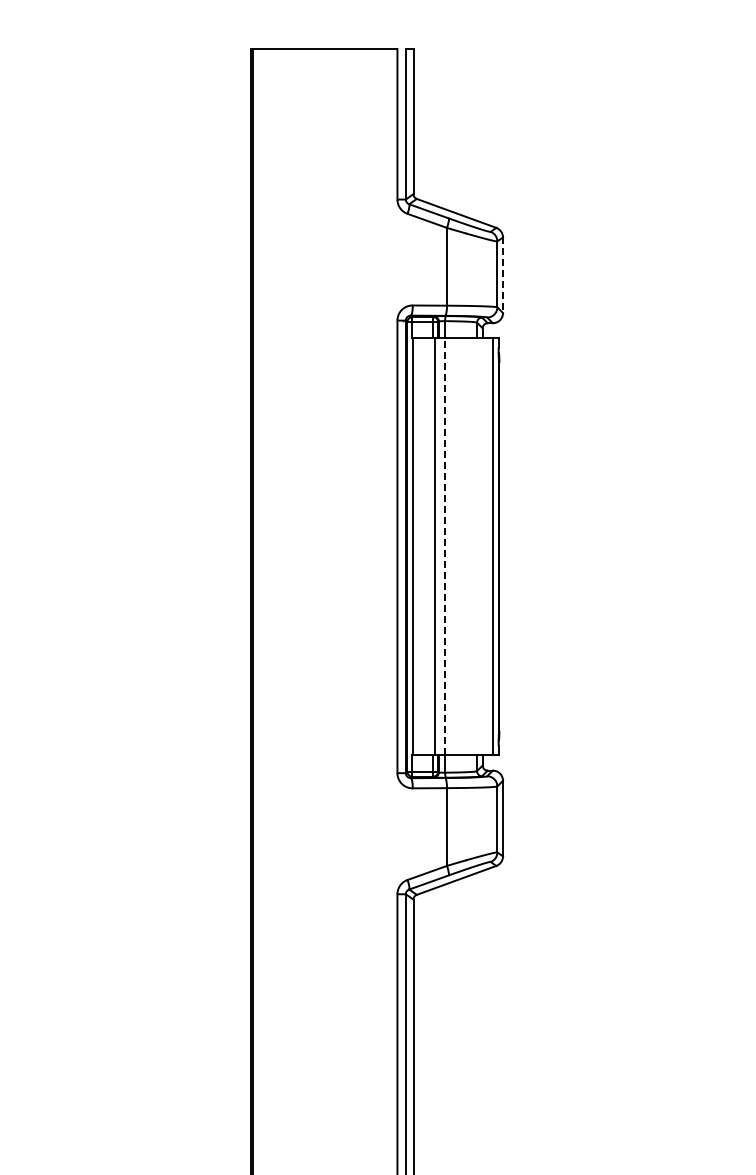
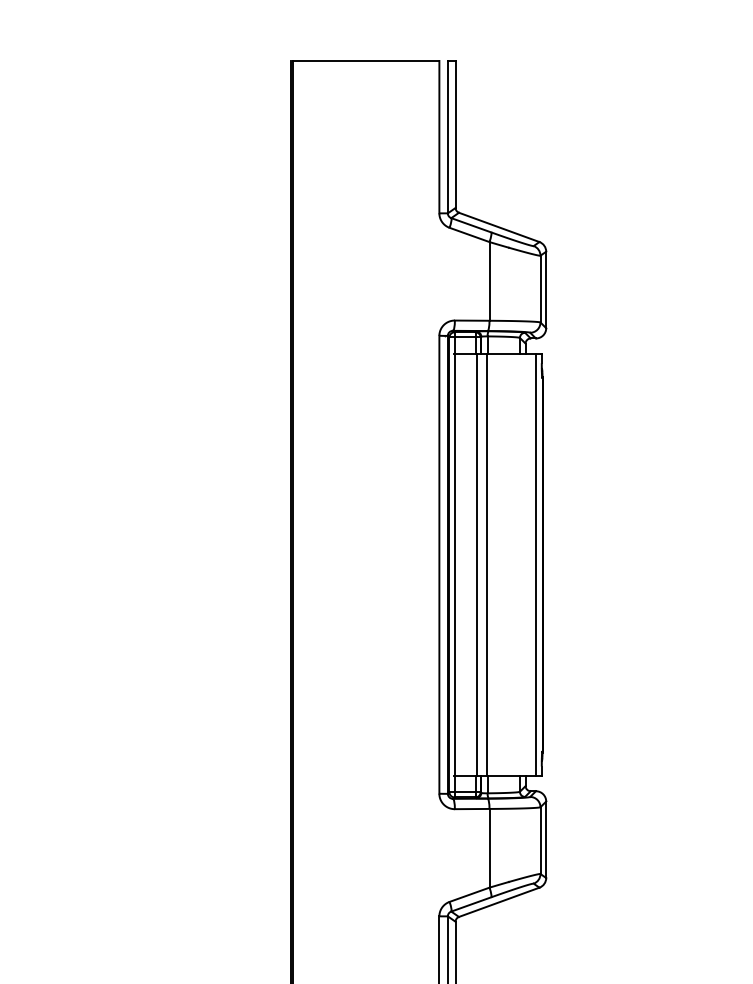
line: (503, 275) -> (546, 290), dashed -> solid
line: (444, 546) -> (486, 564), dashed -> solid

